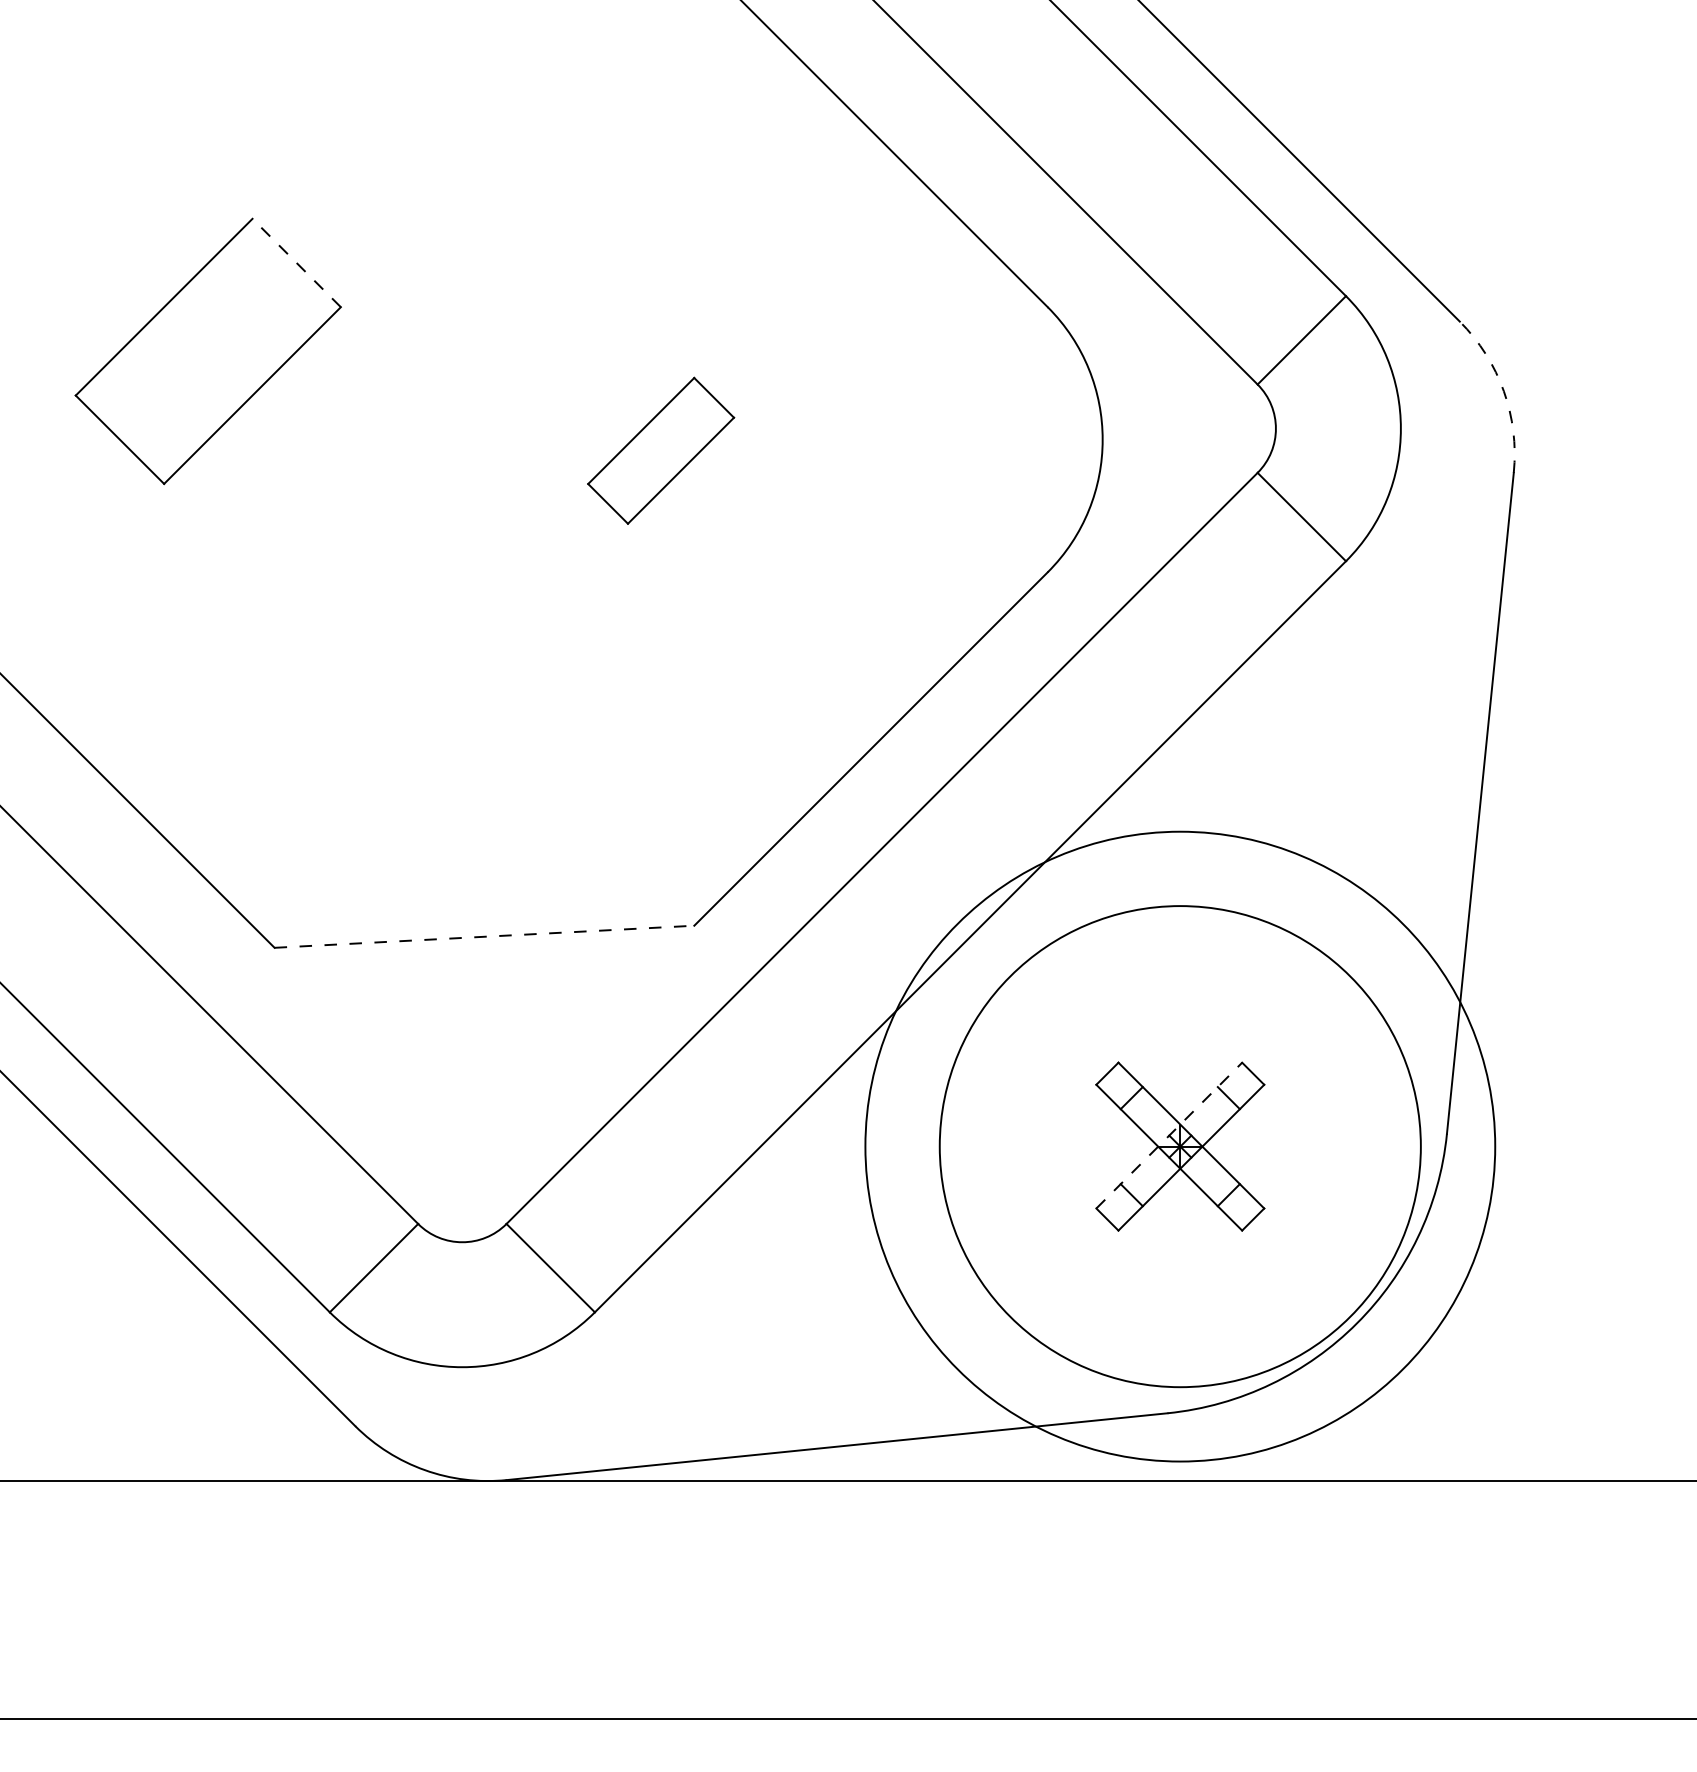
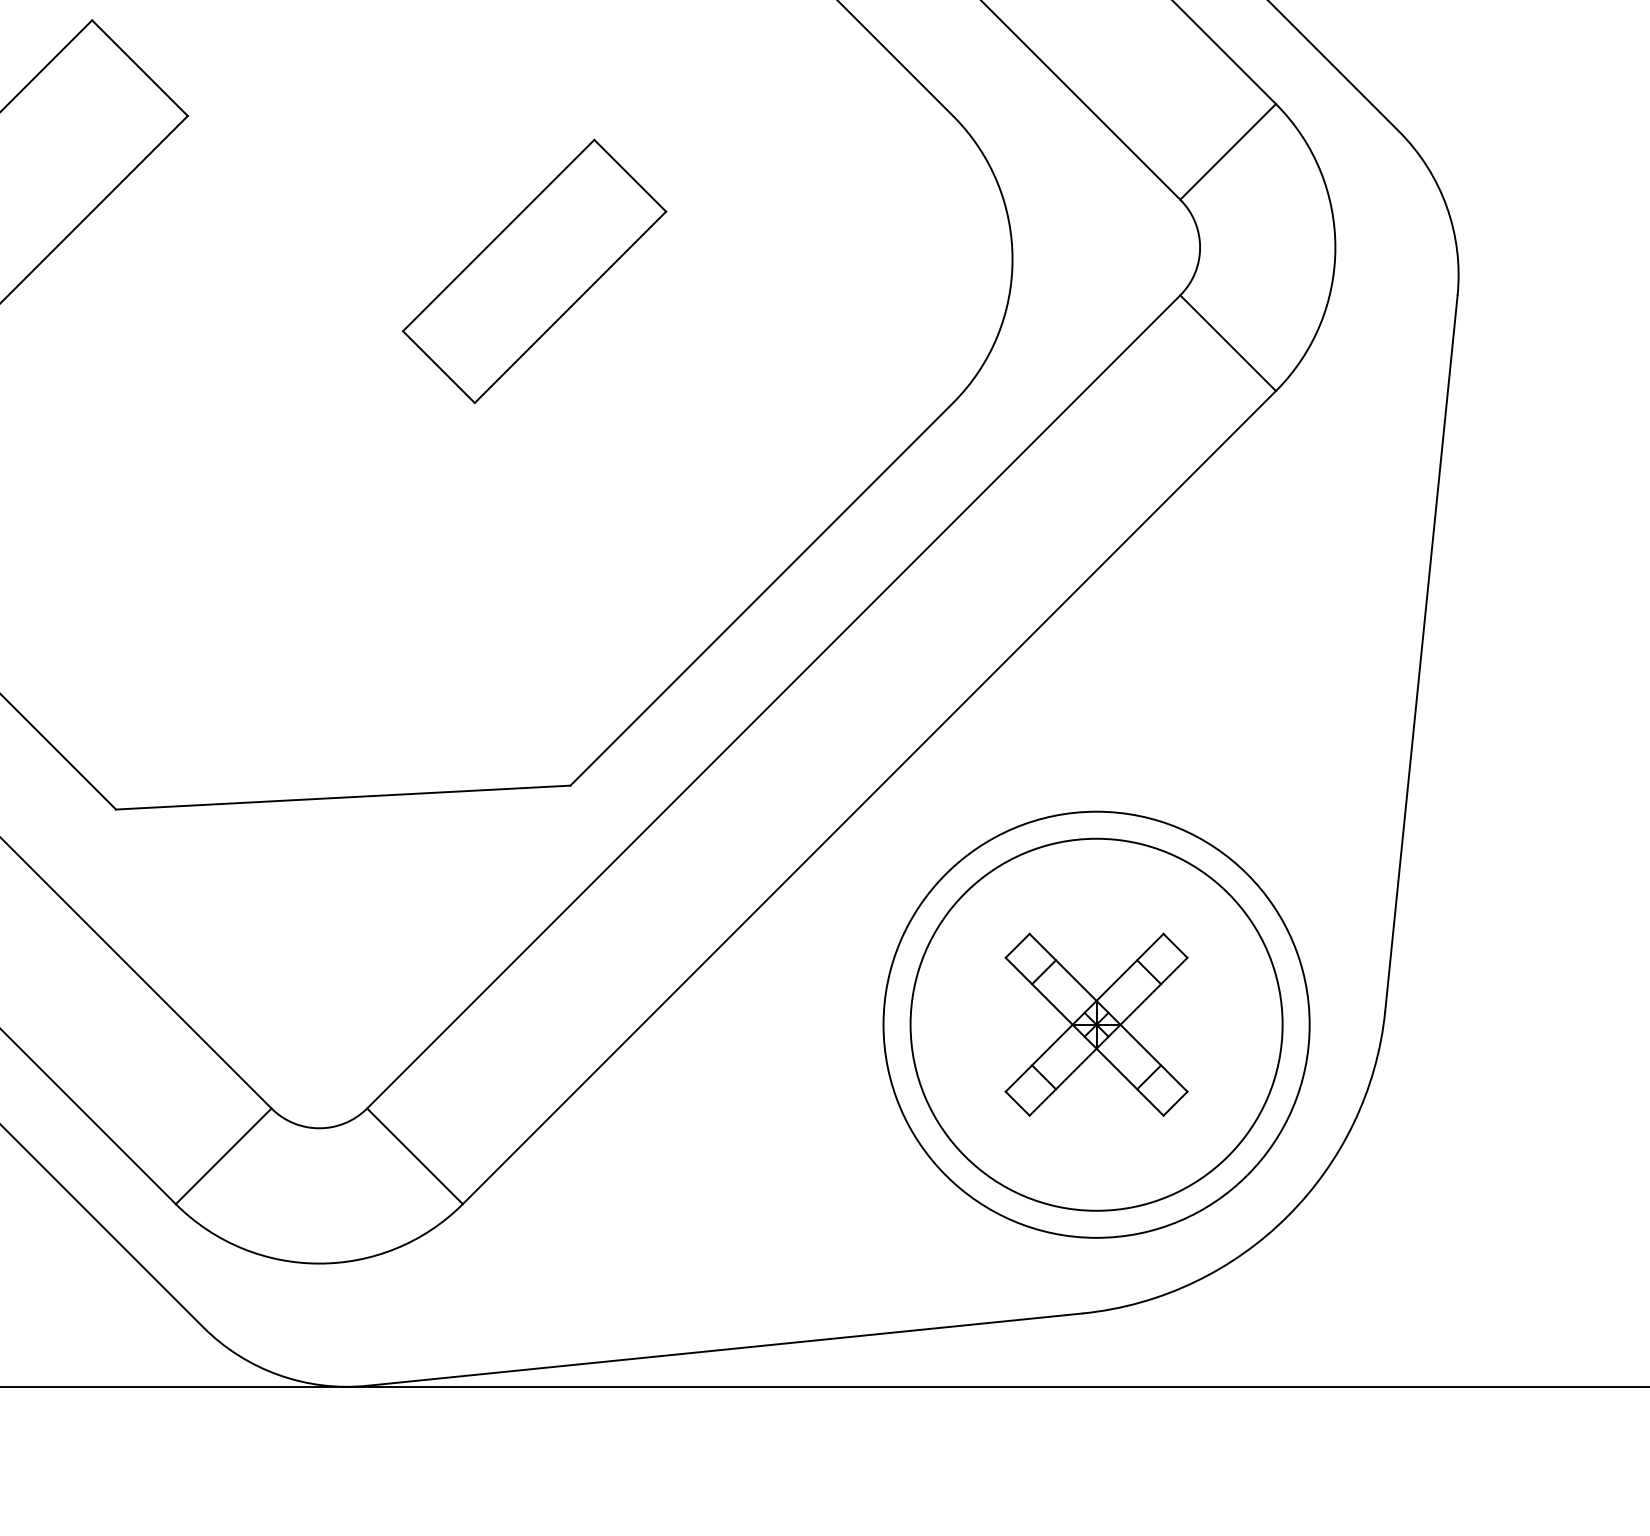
line: (296, 262) -> (139, 67), dashed -> solid
arc: (1503, 391) -> (1446, 207), dashed -> solid
part: (660, 450) -> (533, 271), size x1.67
line: (484, 936) -> (343, 797), dashed -> solid
line: (1169, 1135) -> (1084, 1012), dashed -> solid
circle: (1180, 1146) -> (1096, 1024), size x0.62
circle: (1180, 1146) -> (1096, 1024), size x0.71

